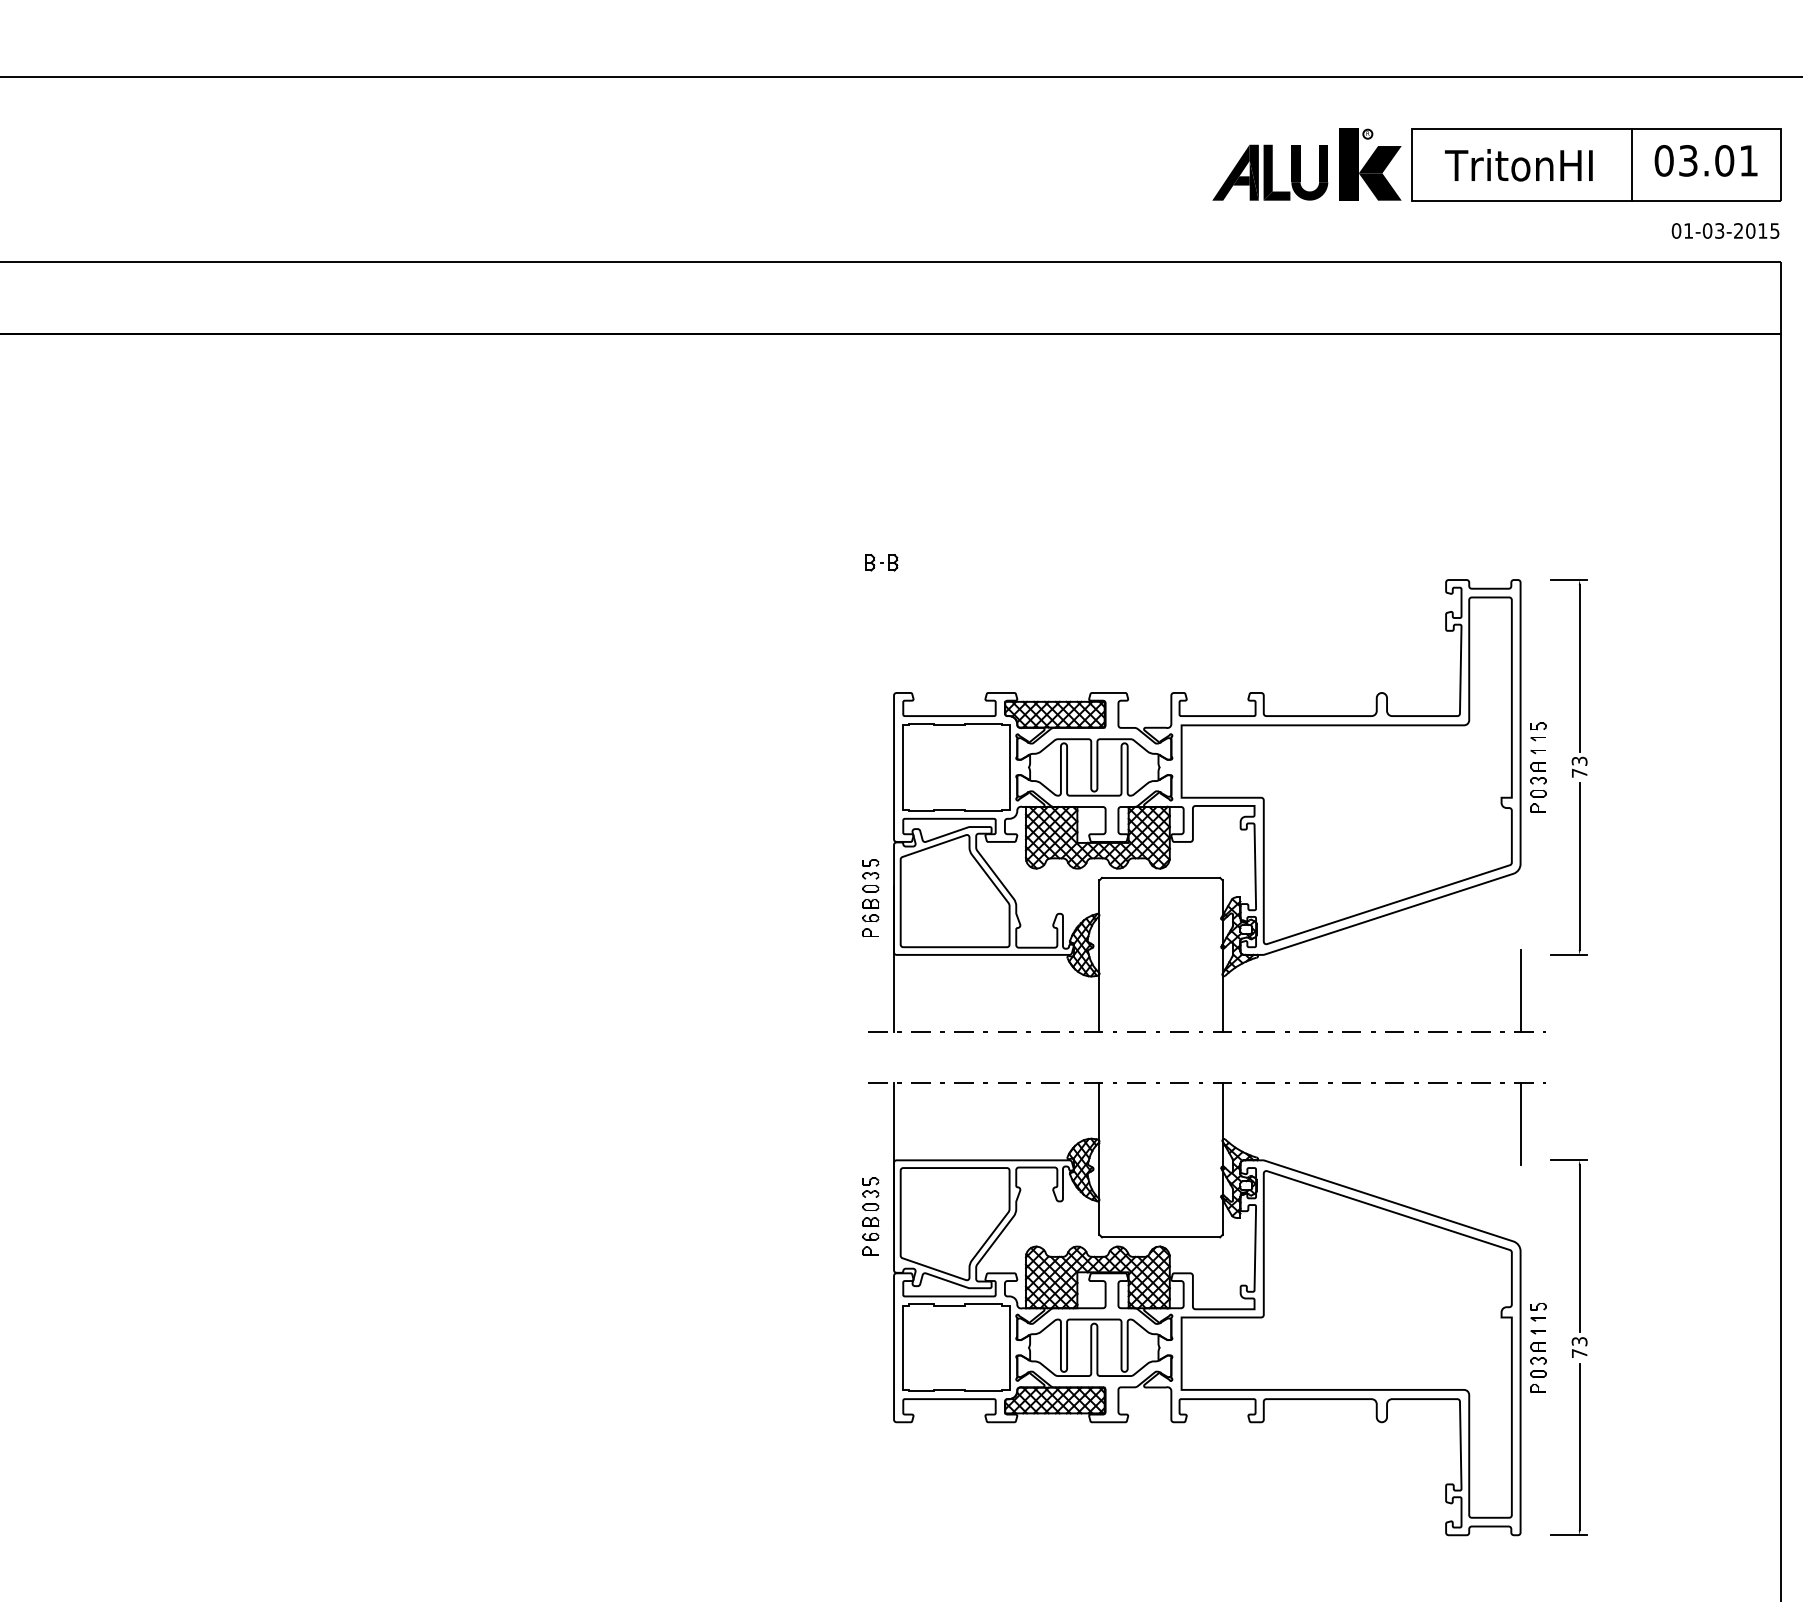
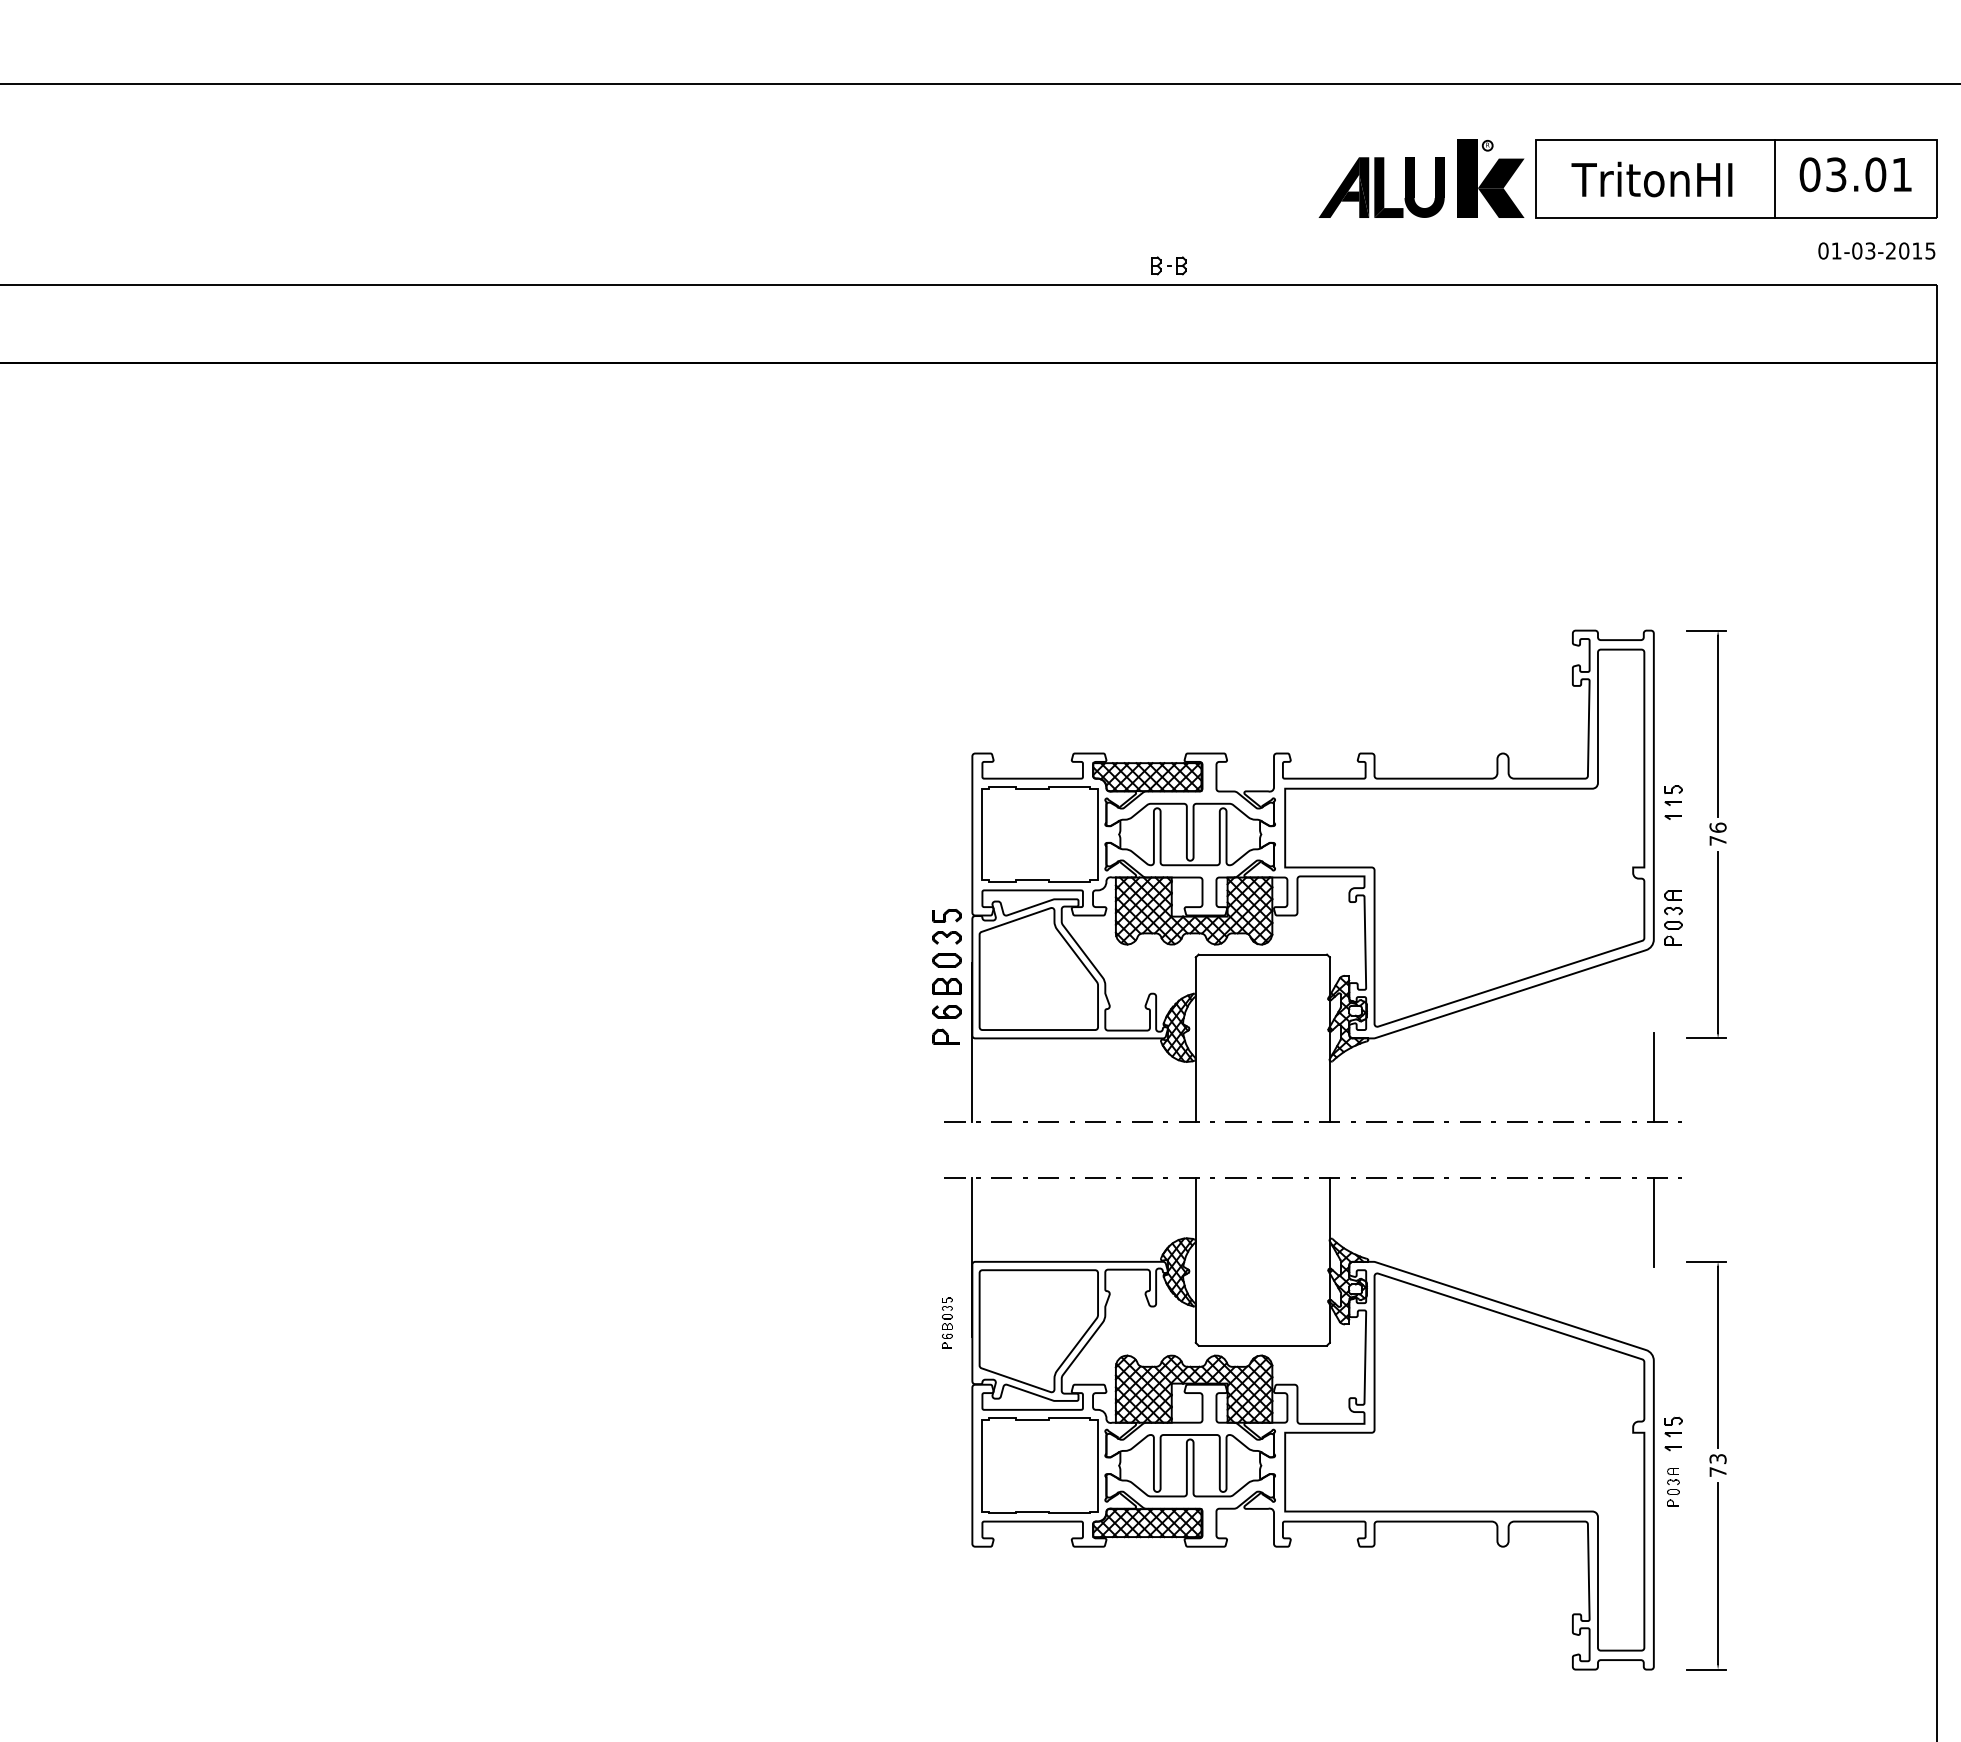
part: (881, 562) -> (1168, 265), moved
text: (1579, 761) -> (1717, 827), 73 -> 76
part: (1538, 786) -> (1673, 917), moved
part: (871, 897) -> (947, 976), size x1.6
part: (871, 1216) -> (947, 1322), size x0.6
part: (1538, 1366) -> (1673, 1486), size x0.7

